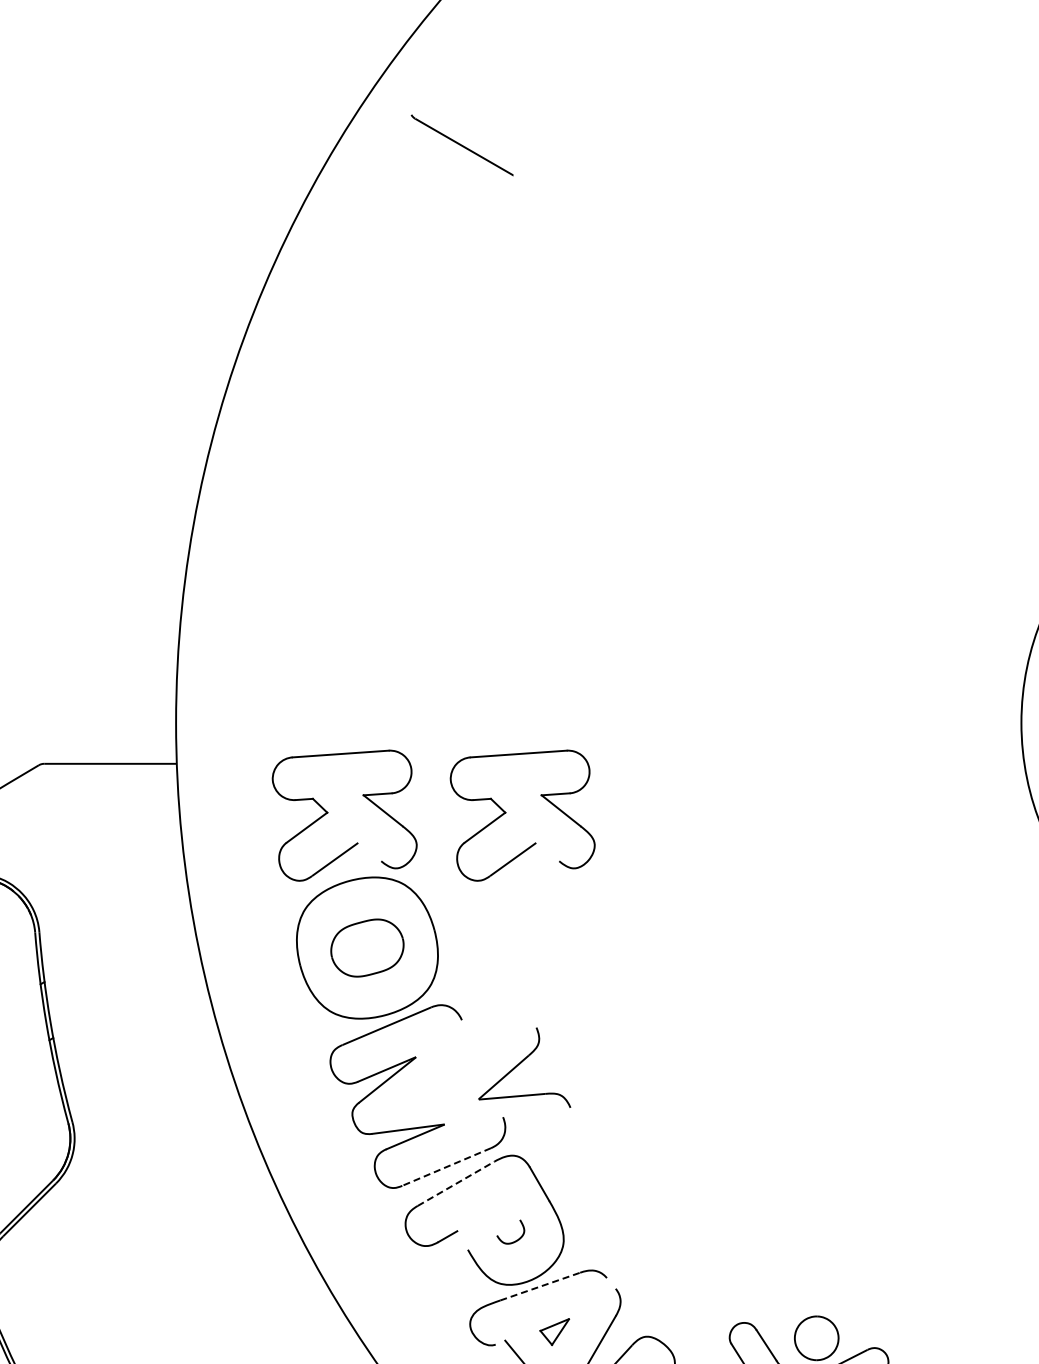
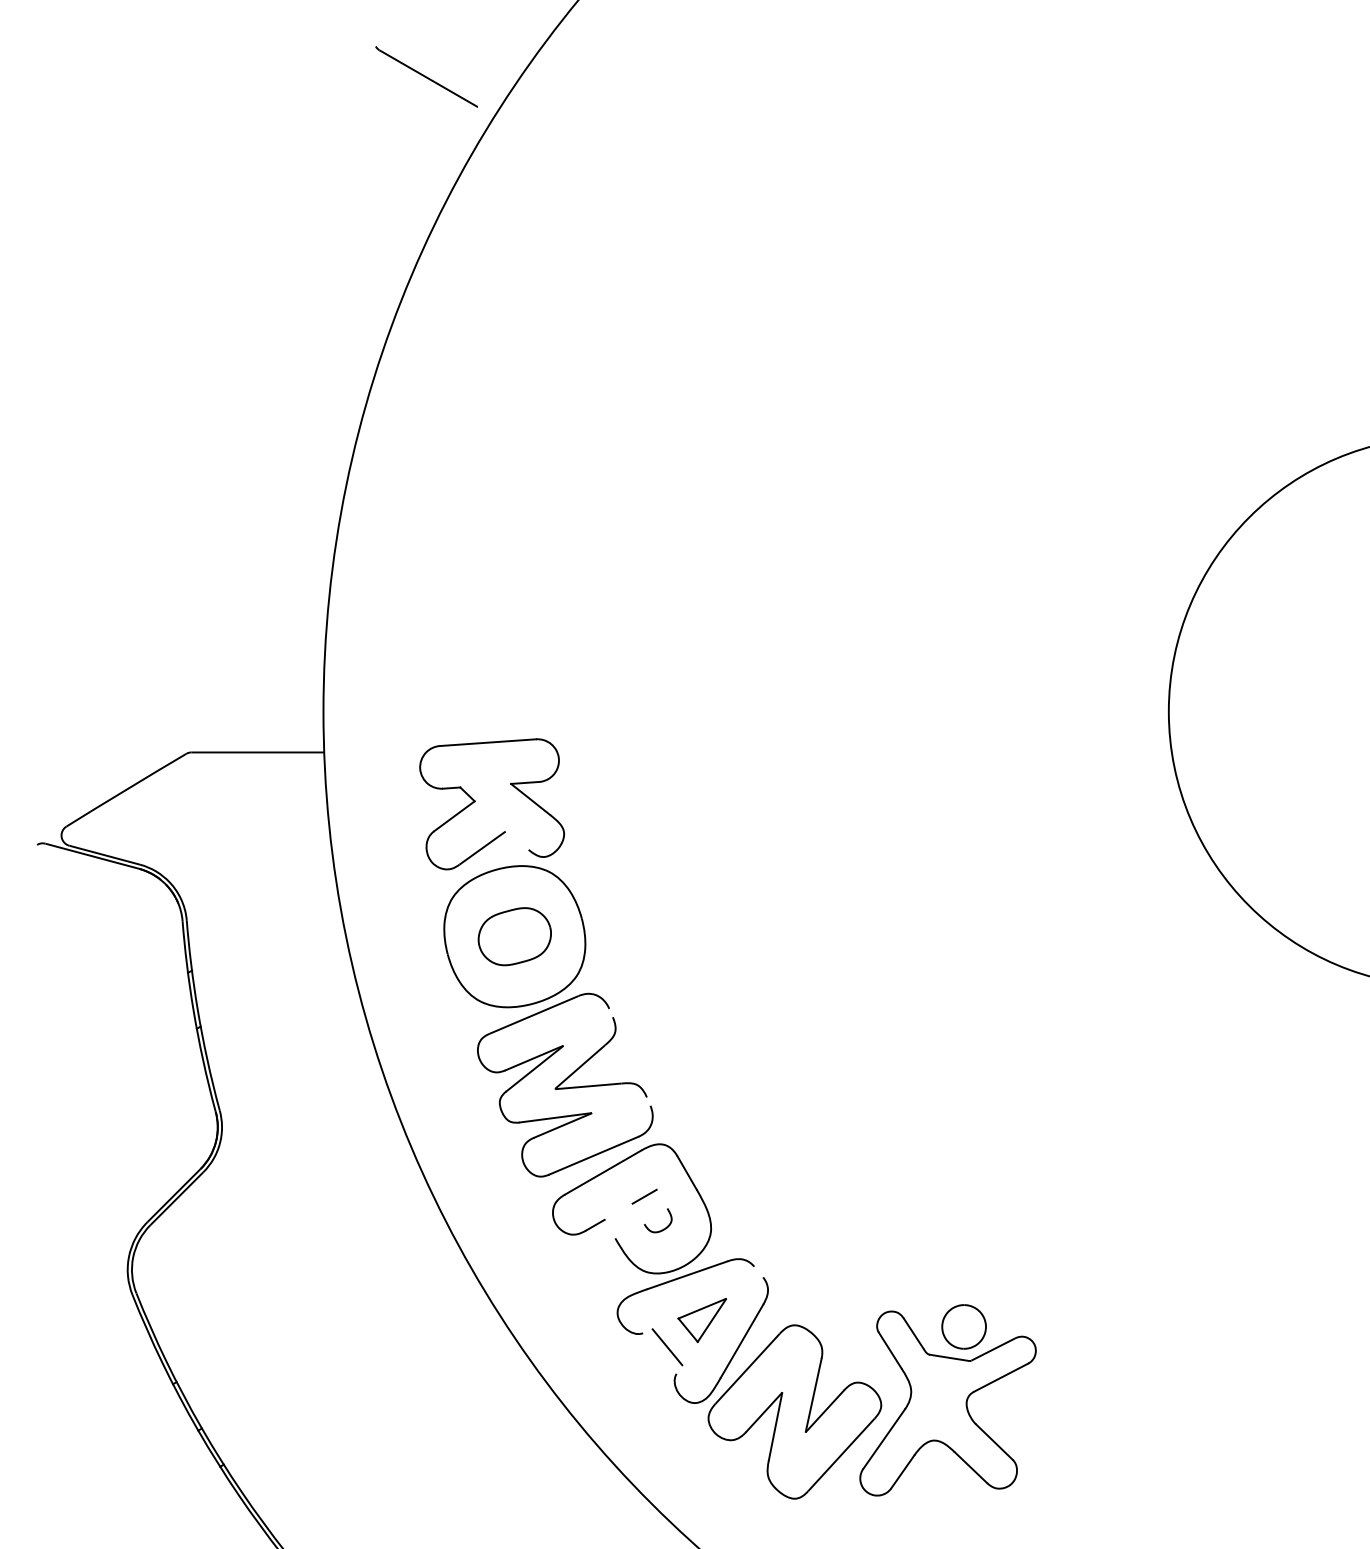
line: (462, 144) -> (426, 76), moved
part: (506, 813) -> (653, 802), removed
part: (524, 1067) -> (600, 1057), moved
line: (446, 1166) -> (593, 1155), dashed -> solid
line: (456, 1183) -> (603, 1172), dashed -> solid
line: (497, 1207) -> (644, 1196), added
line: (541, 1286) -> (688, 1275), dashed -> solid
part: (554, 1331) -> (701, 1320), size x1.67

